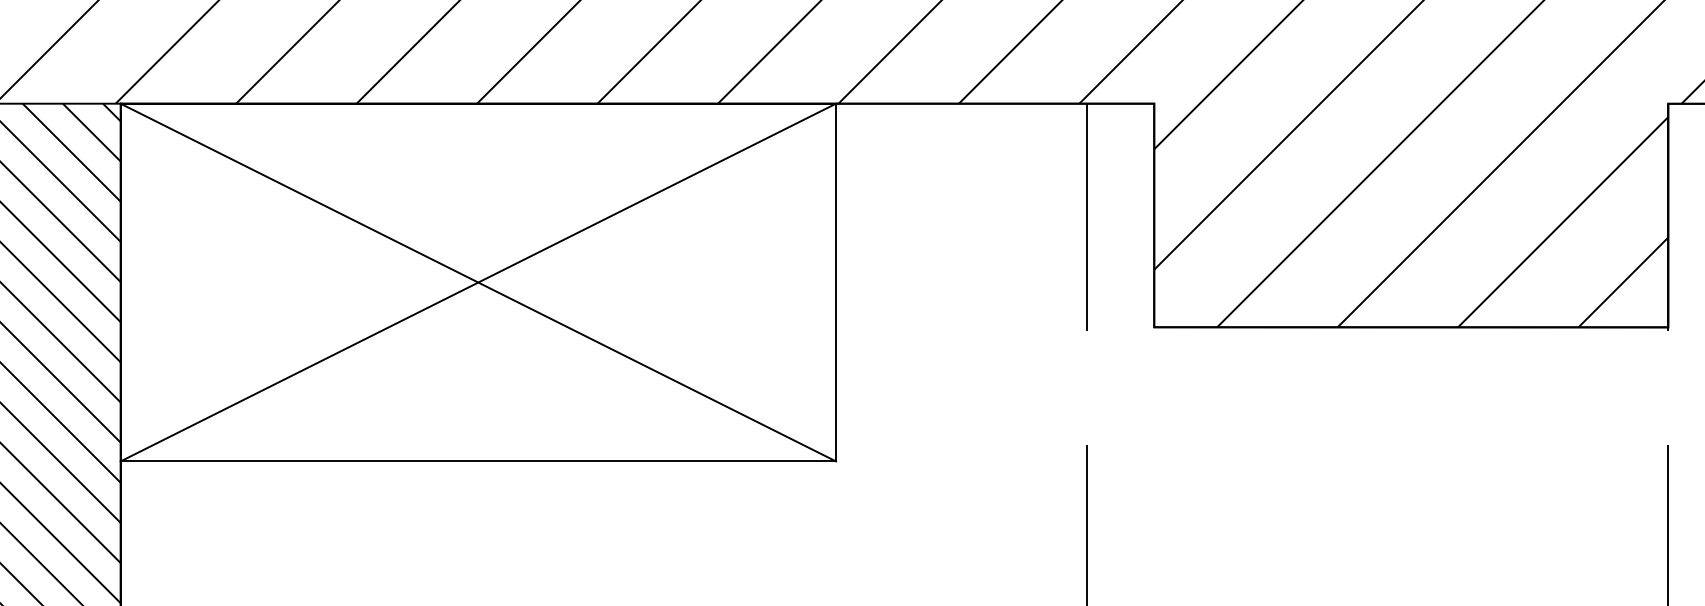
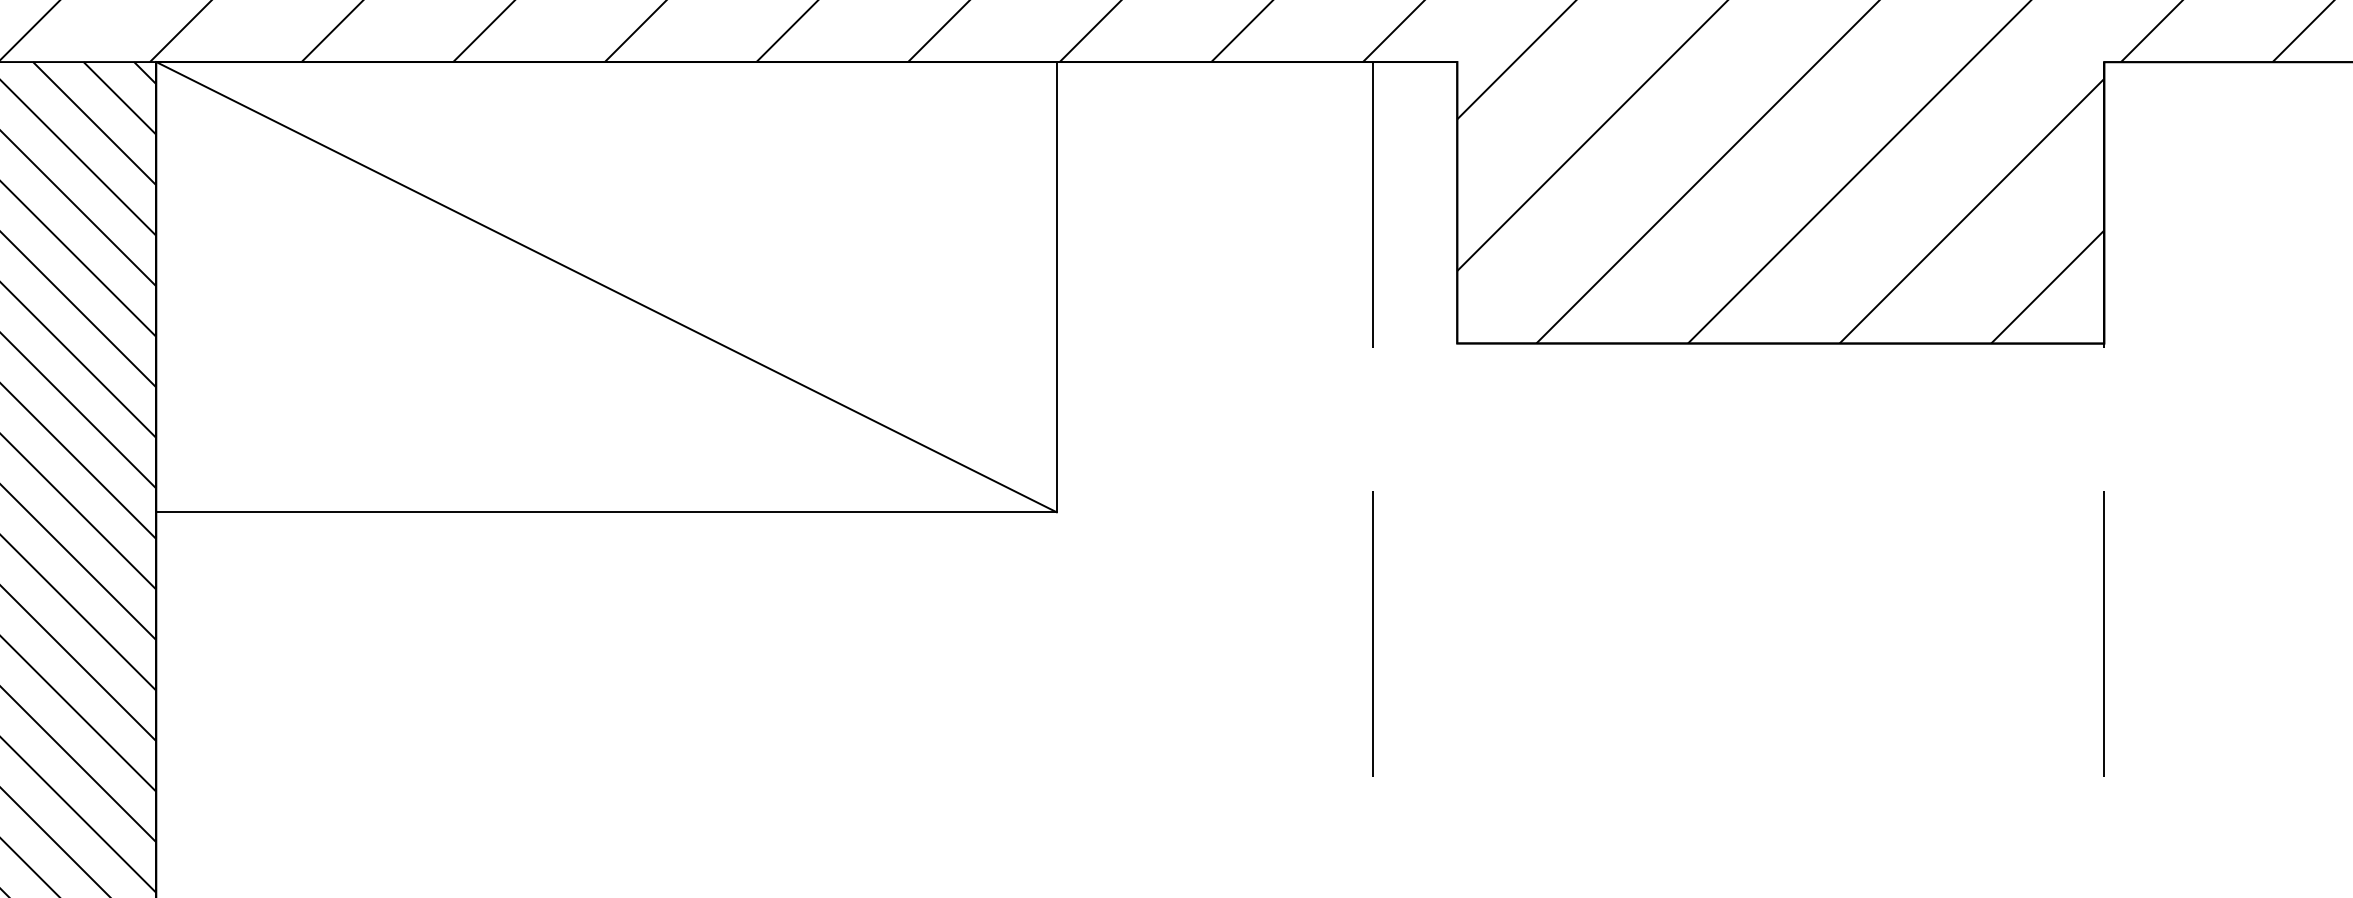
line: (478, 282) -> (606, 287), removed

